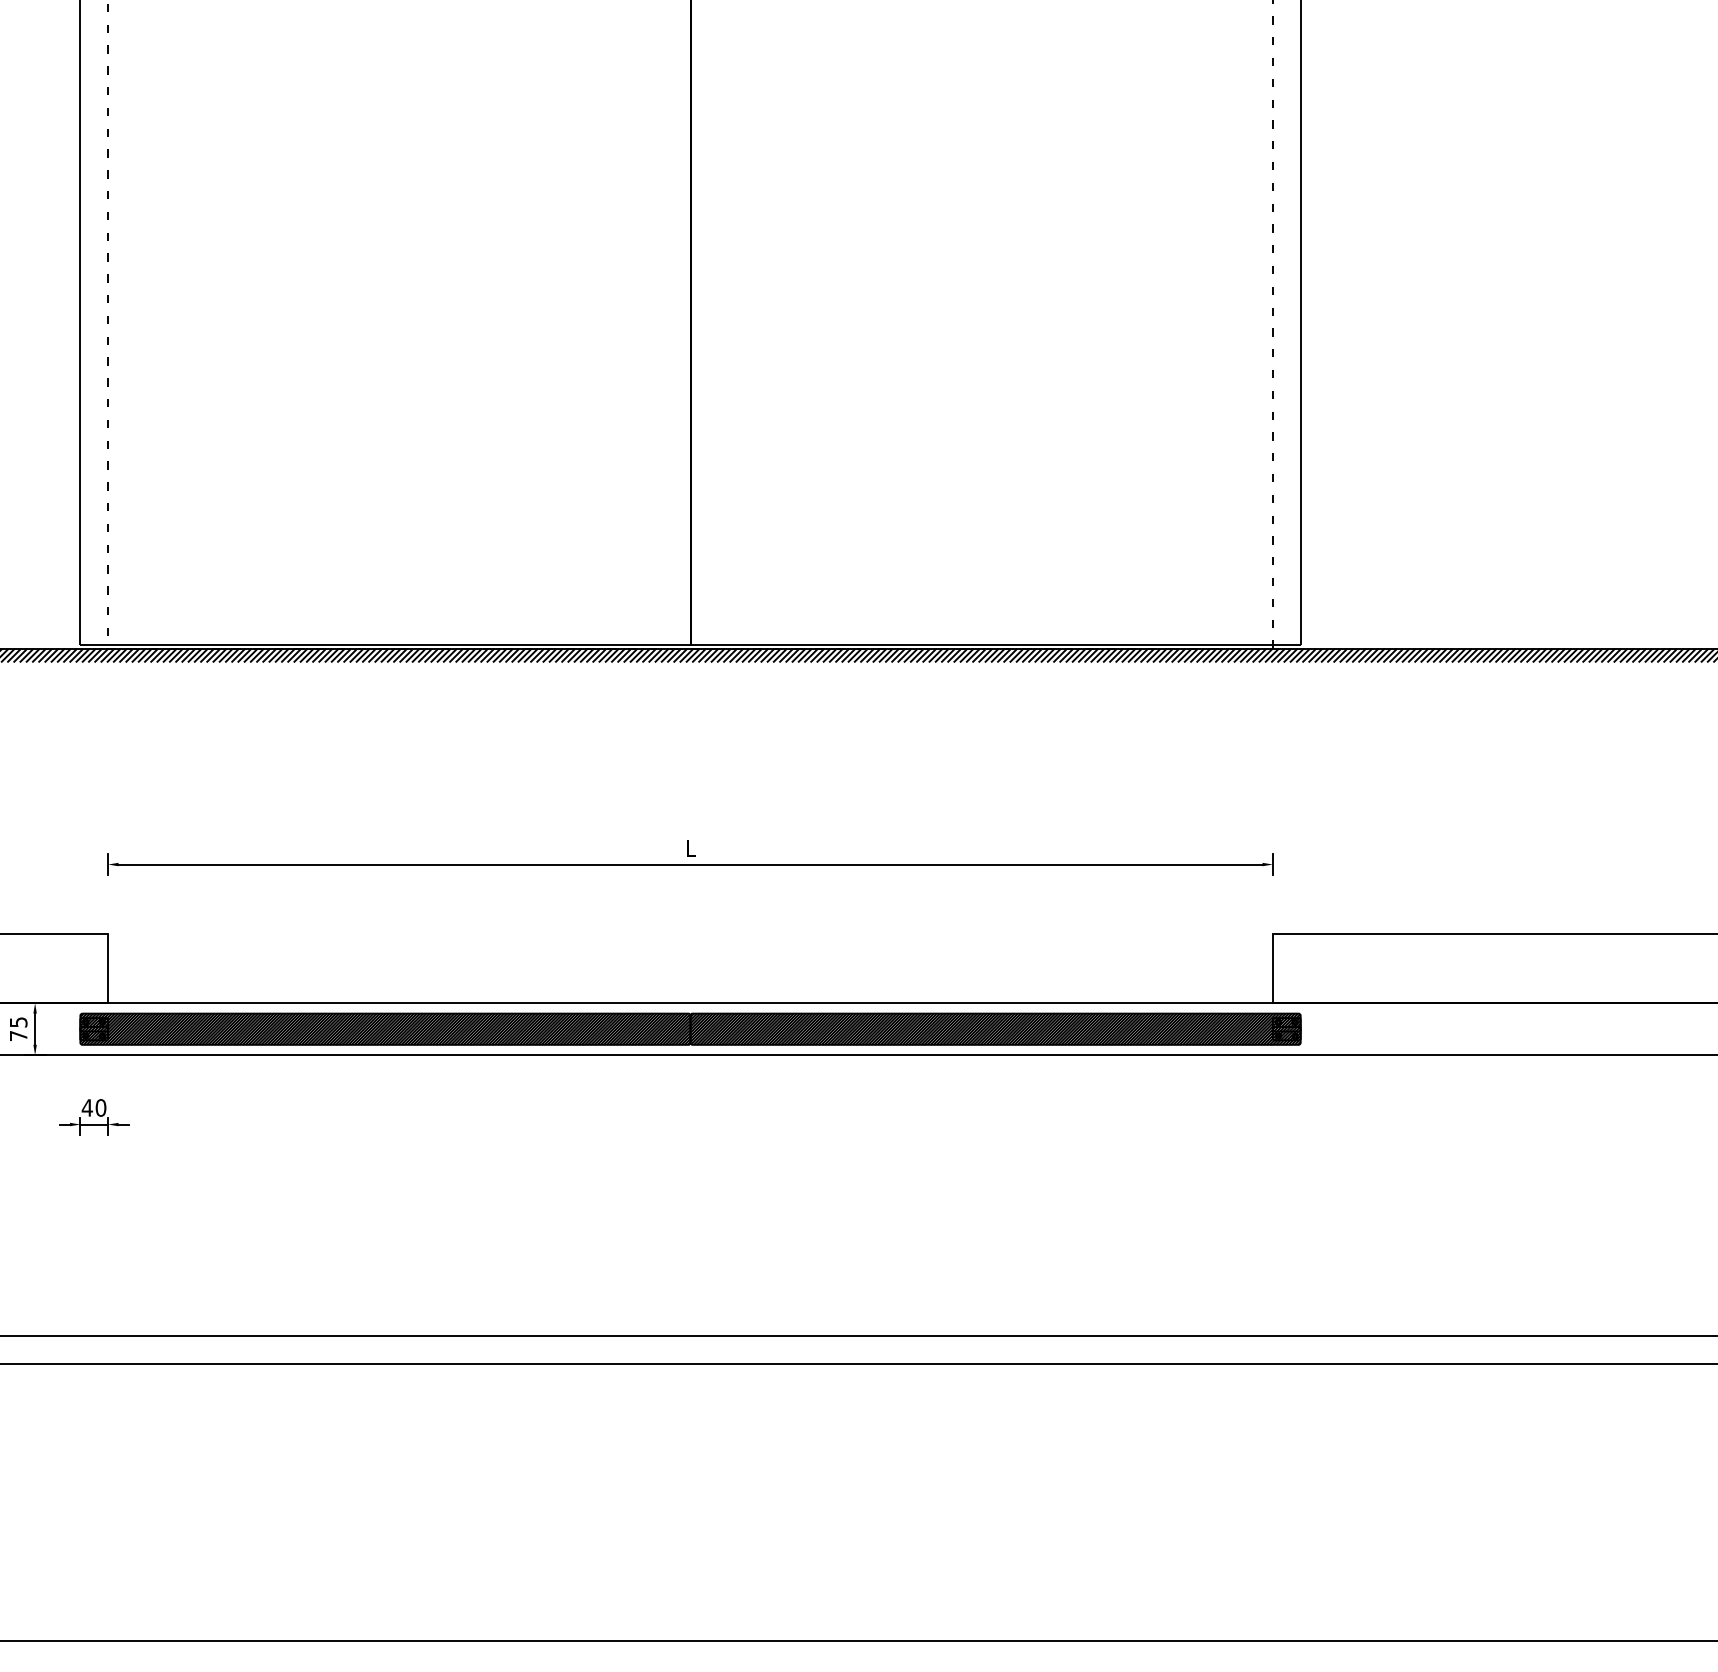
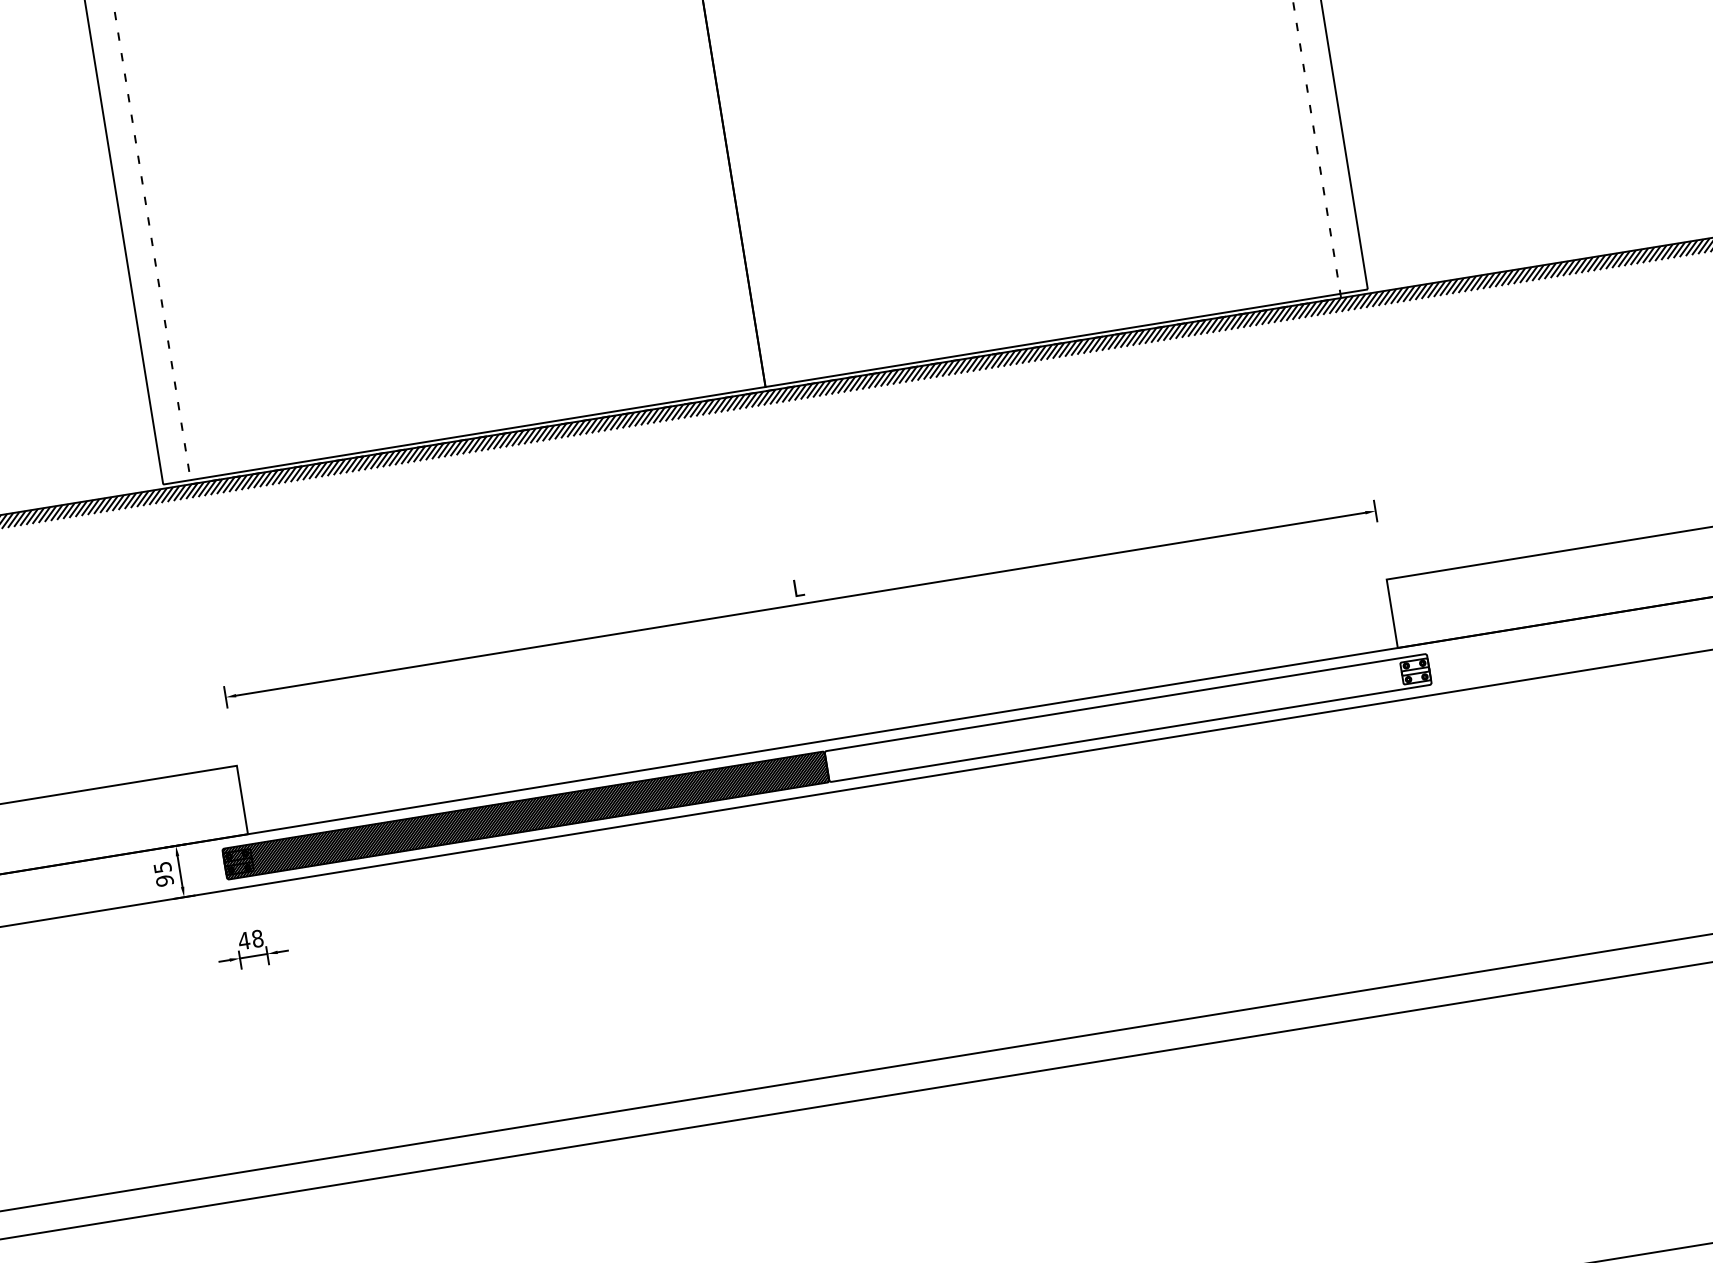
hatch: (995, 1028) -> (1127, 717), removed
text: (18, 1035) -> (164, 880), 75 -> 95
text: (100, 1107) -> (257, 938), 40 -> 48

